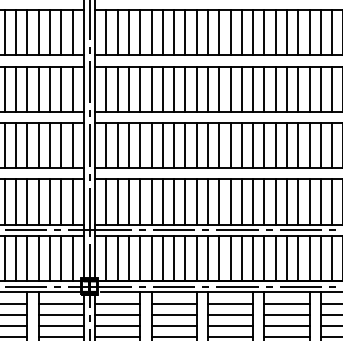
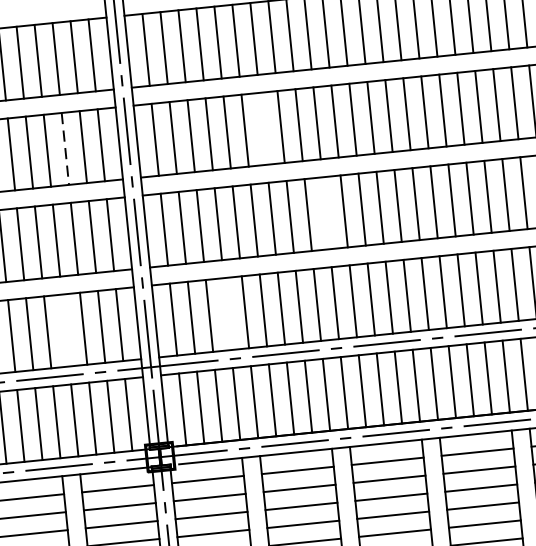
line: (174, 88) -> (263, 127), removed
line: (50, 89) -> (66, 149), solid -> dashed
line: (207, 145) -> (325, 213), removed
line: (38, 201) -> (65, 329), removed
line: (140, 201) -> (227, 313), removed

